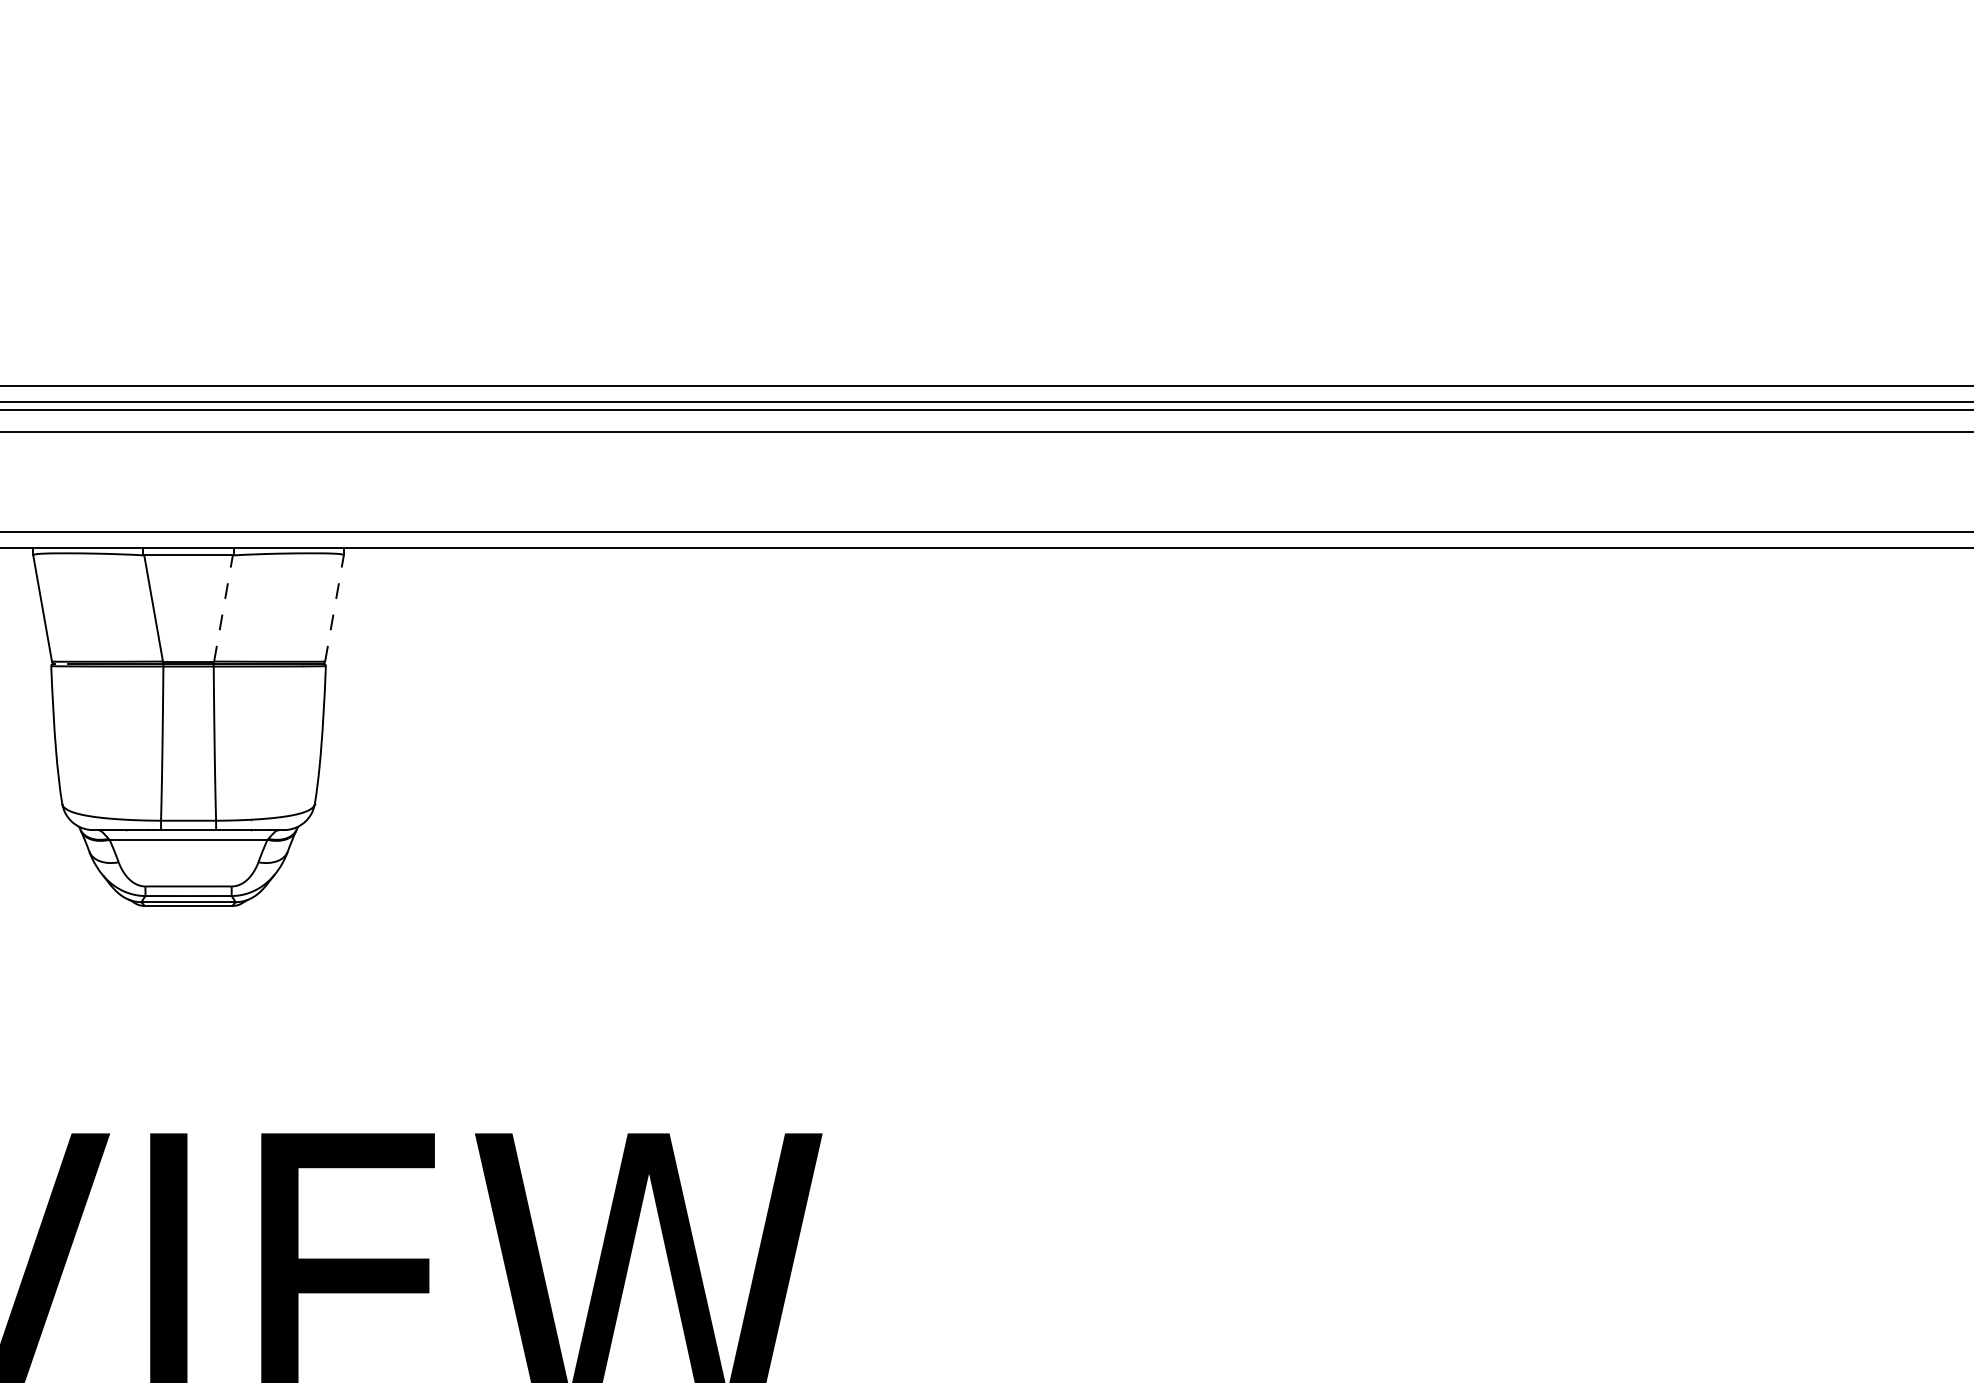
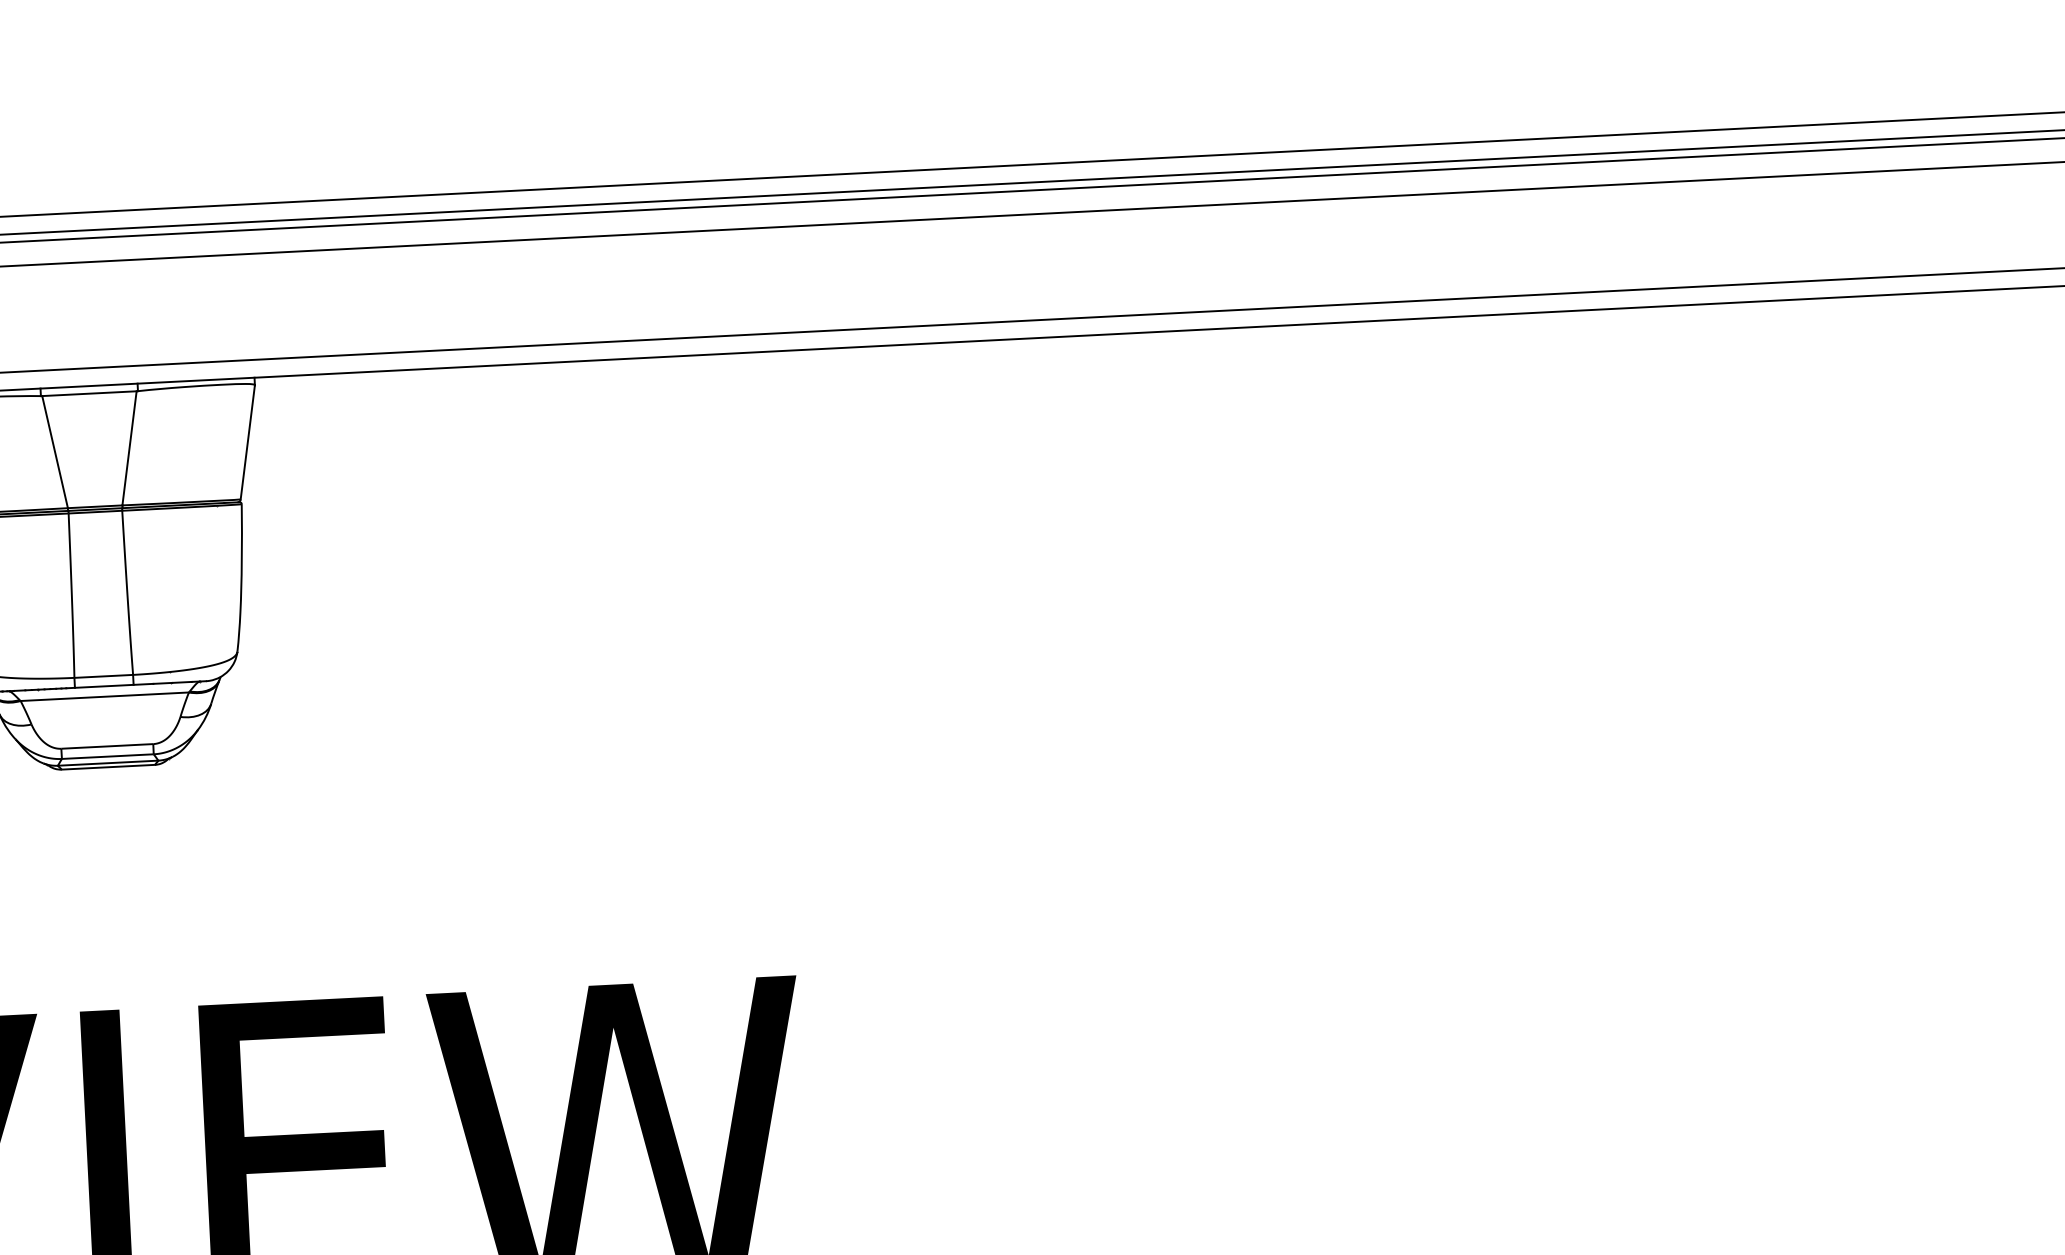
line: (223, 608) -> (129, 448), dashed -> solid
line: (334, 608) -> (247, 442), dashed -> solid

